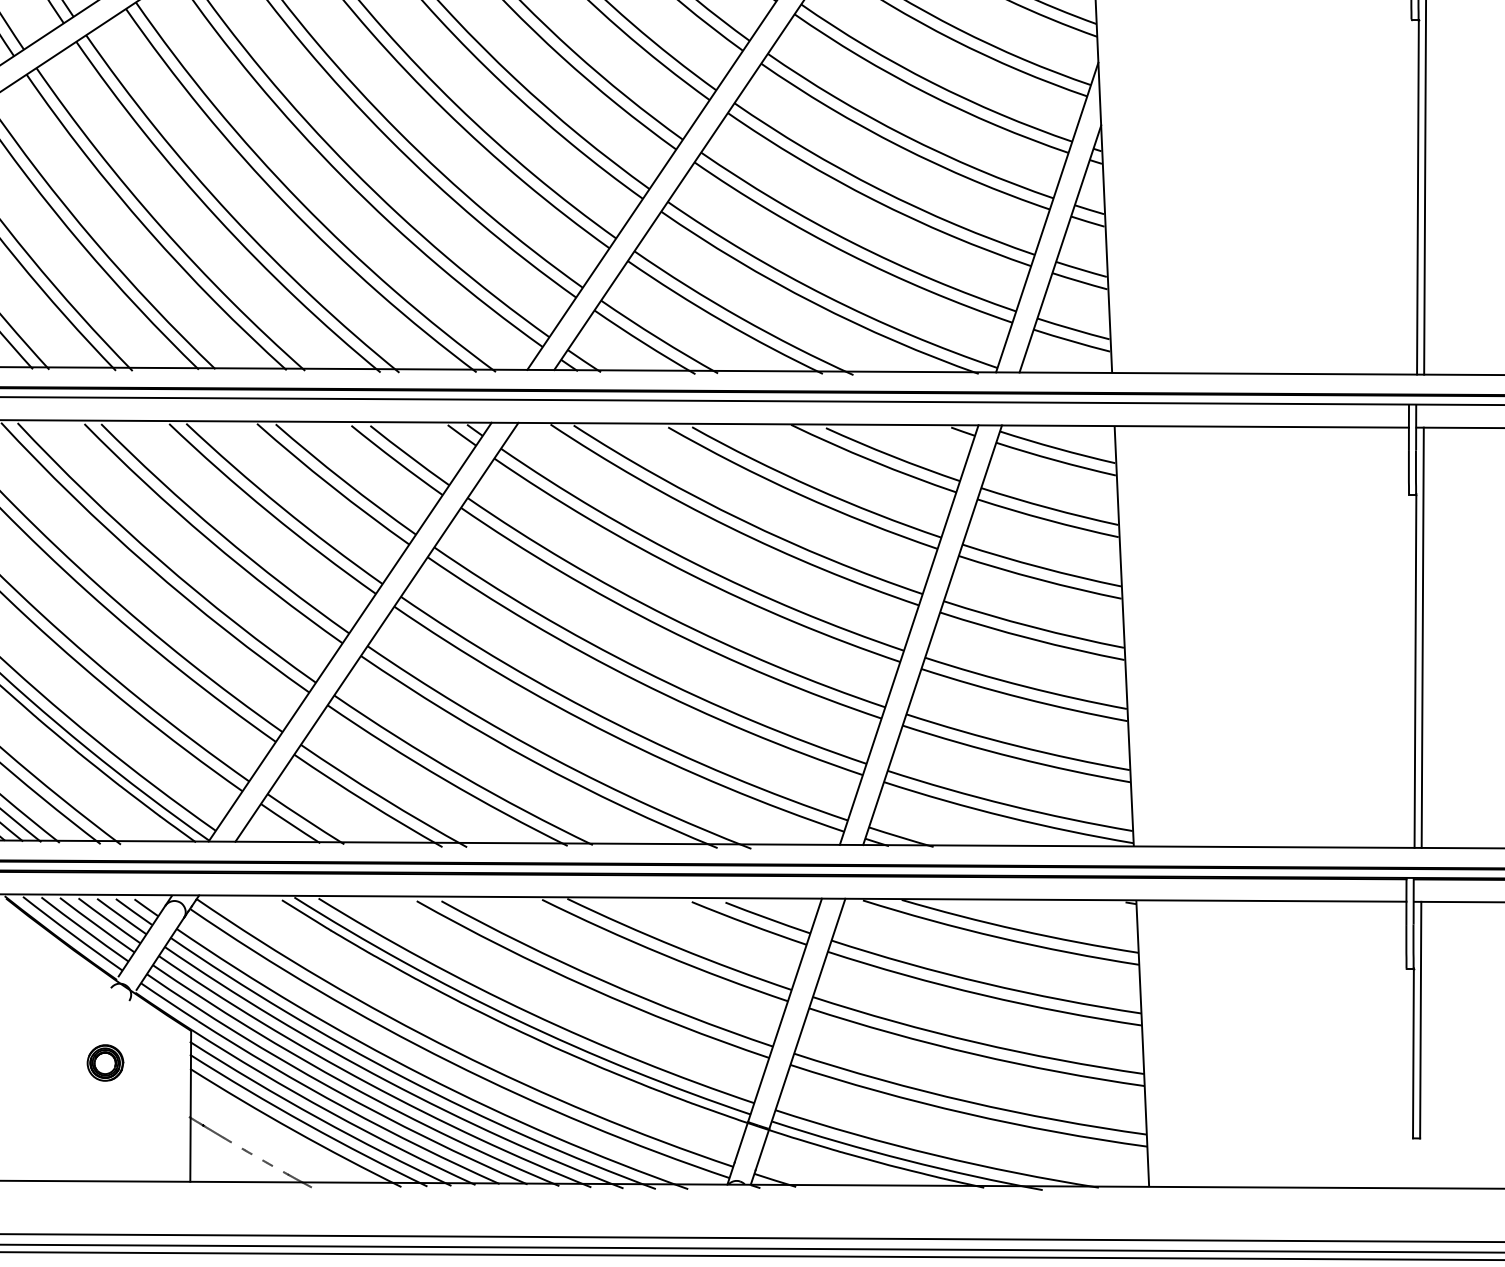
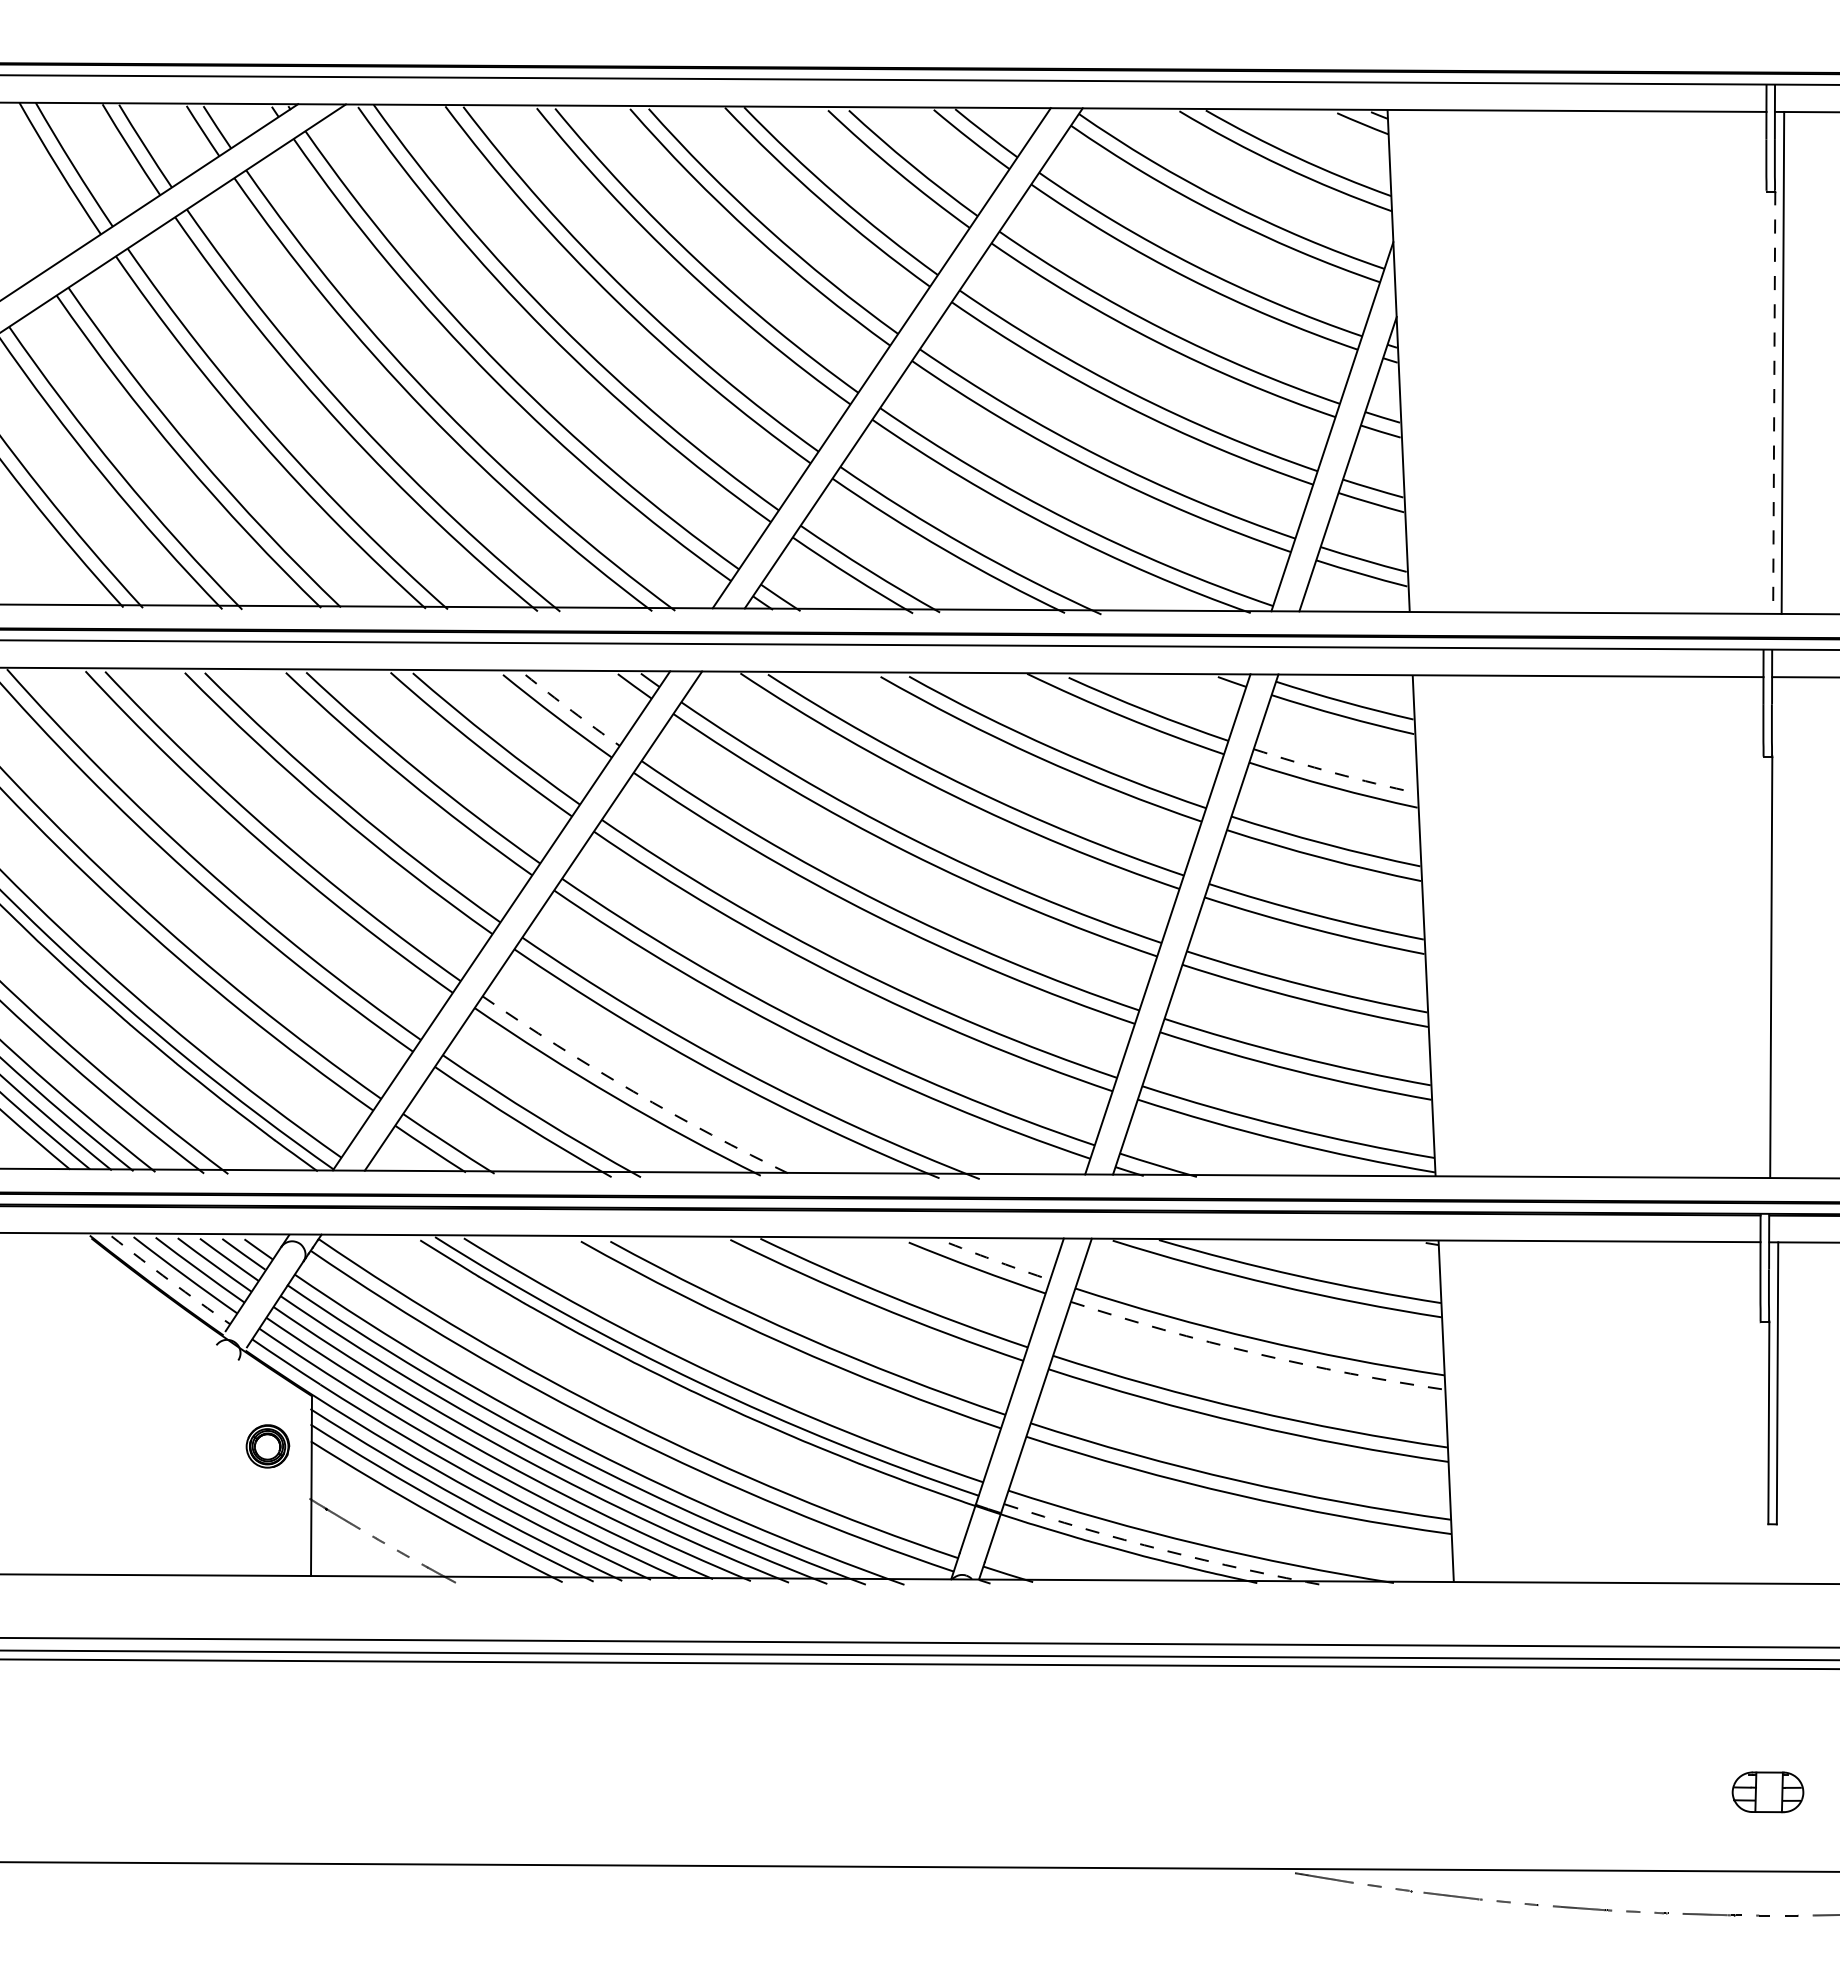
line: (1418, 198) -> (1774, 403), solid -> dashed
arc: (409, 456) -> (572, 711), solid -> dashed
arc: (1049, 508) -> (1334, 773), solid -> dashed
line: (1422, 637) -> (1779, 927), removed
arc: (460, 775) -> (633, 1091), solid -> dashed
arc: (767, 918) -> (999, 1262), solid -> dashed
arc: (72, 934) -> (170, 1281), solid -> dashed
arc: (983, 995) -> (1256, 1353), solid -> dashed
part: (105, 1063) -> (267, 1446), moved
arc: (906, 1160) -> (1164, 1550), solid -> dashed

